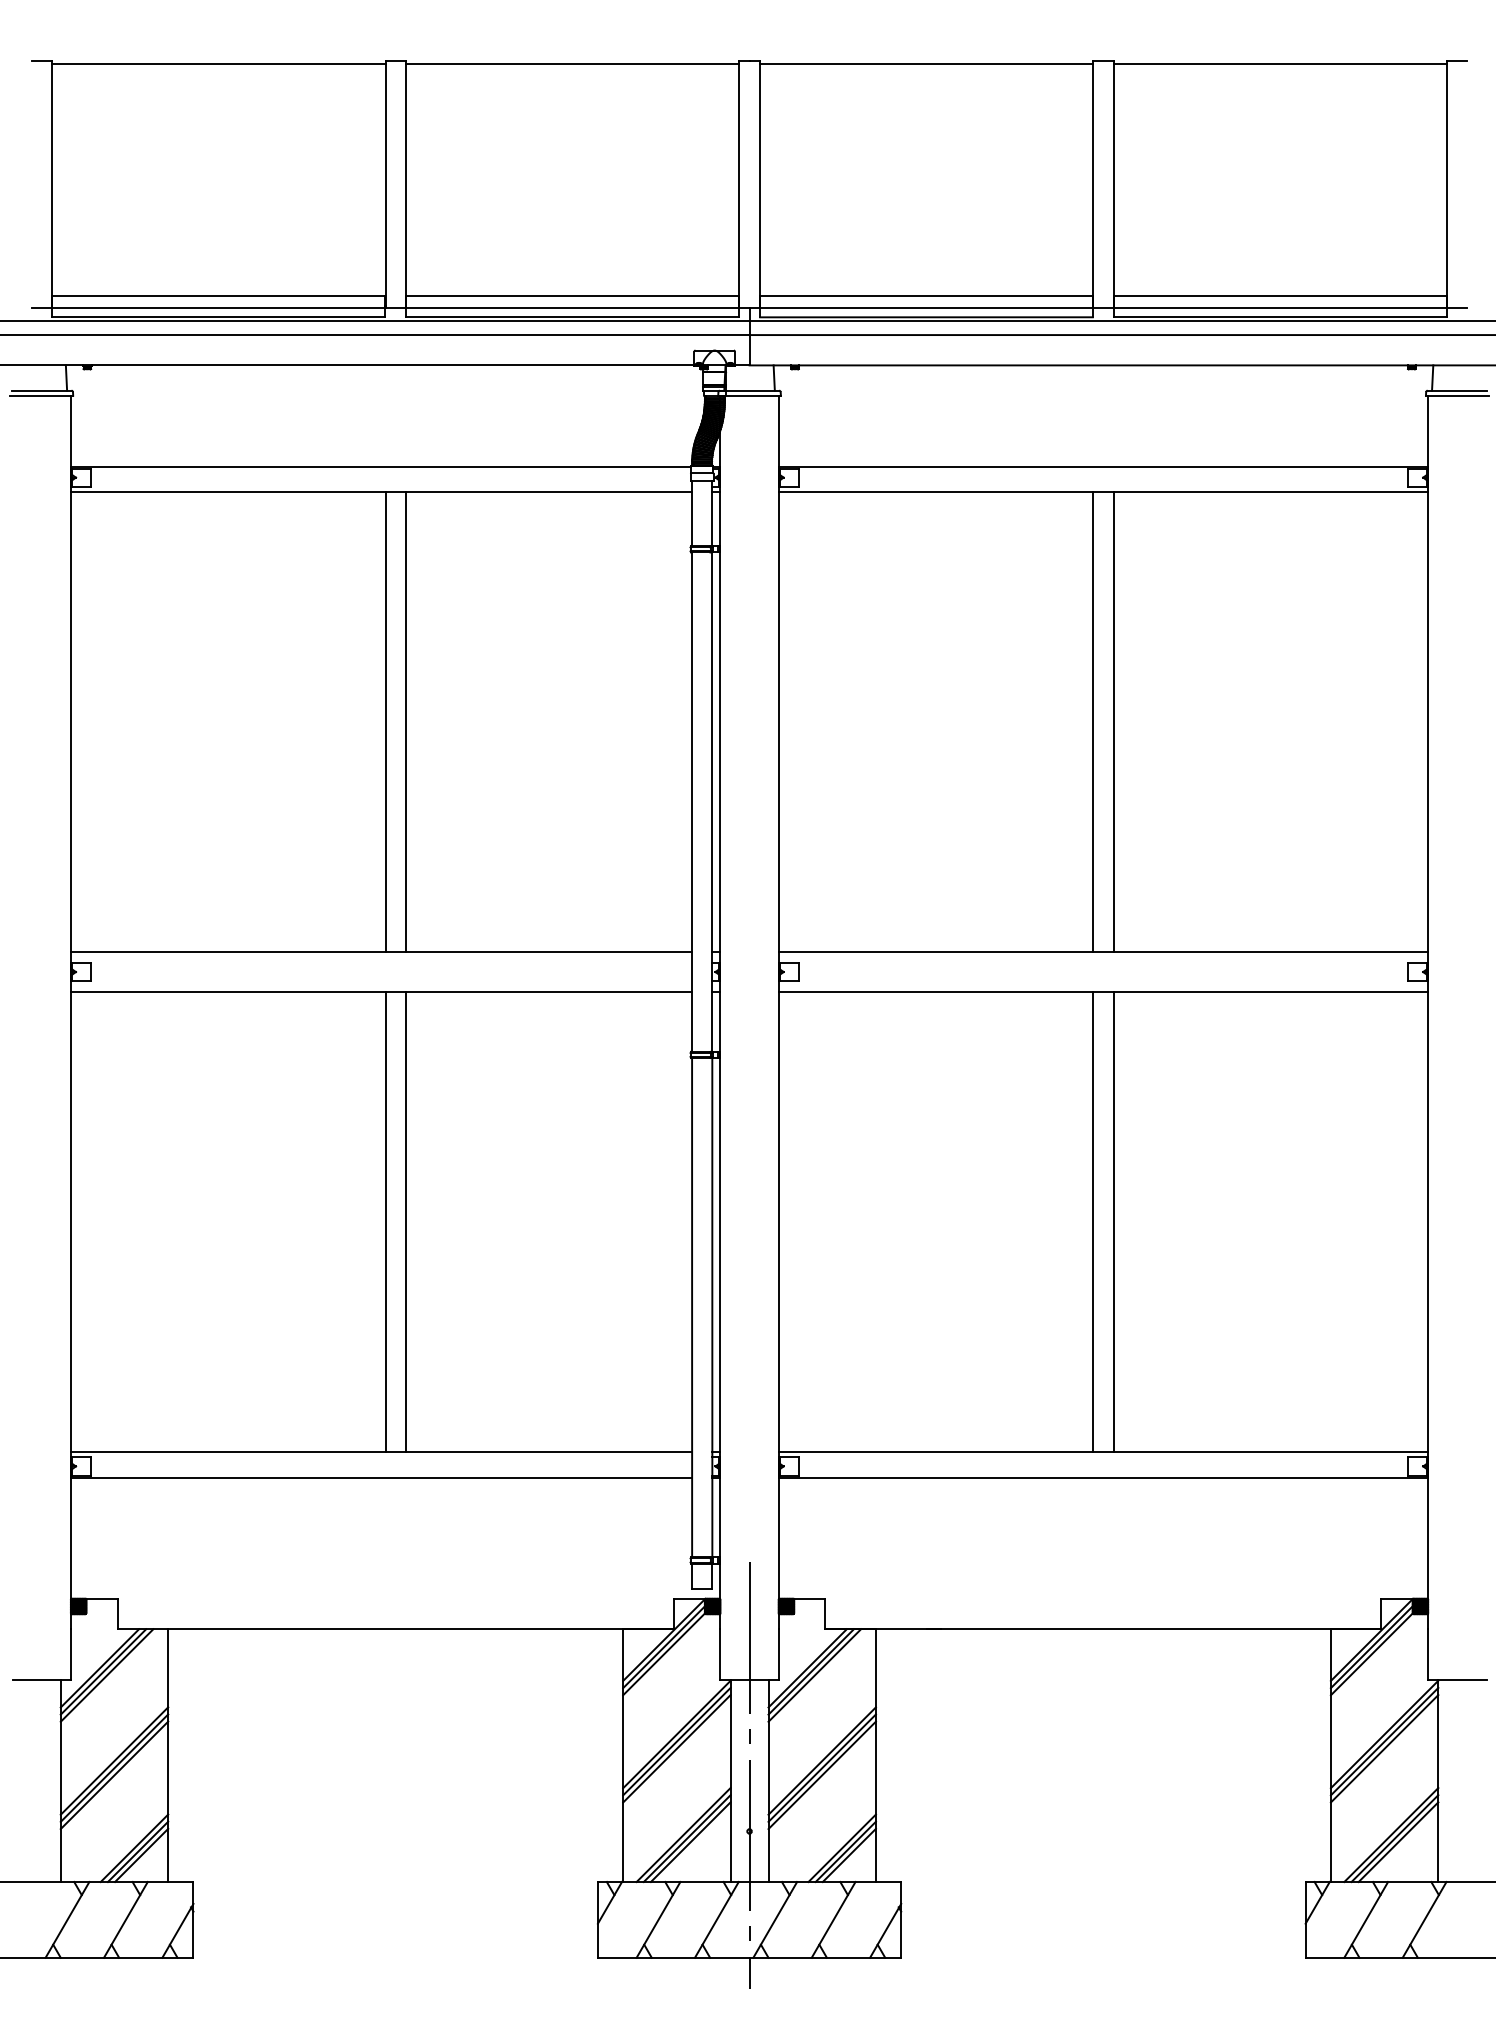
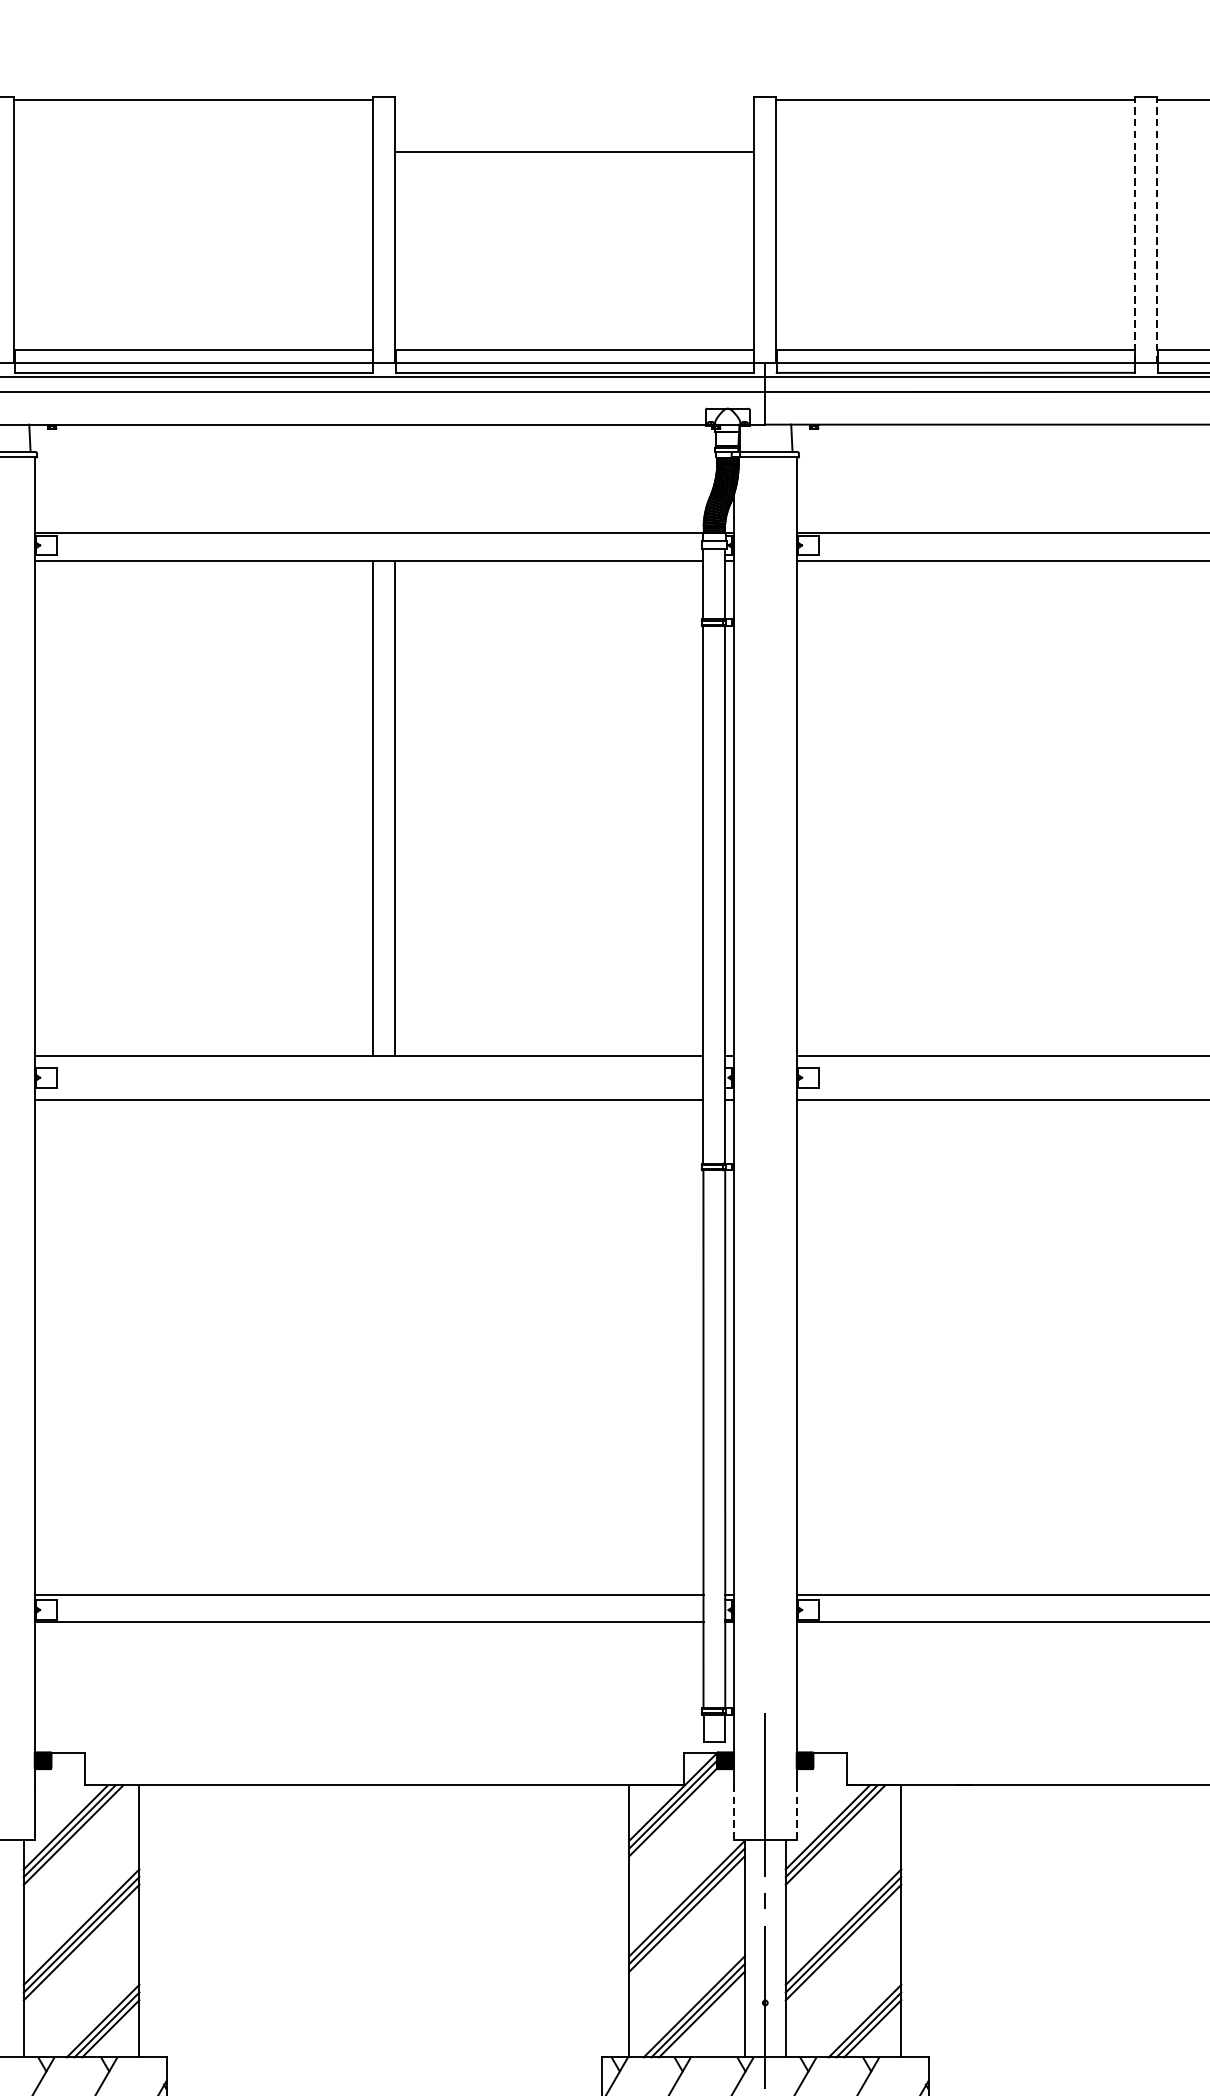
line: (572, 63) -> (574, 152), moved
line: (1093, 184) -> (1135, 229), solid -> dashed
line: (1113, 184) -> (1157, 229), solid -> dashed
line: (1093, 721) -> (1135, 808), removed
line: (1113, 721) -> (1157, 808), removed
line: (385, 1222) -> (373, 1347), removed
line: (405, 1222) -> (394, 1347), removed
line: (1093, 1222) -> (1135, 1347), removed
line: (1113, 1222) -> (1157, 1347), removed
line: (720, 1654) -> (734, 1812), solid -> dashed
line: (778, 1654) -> (796, 1812), solid -> dashed

